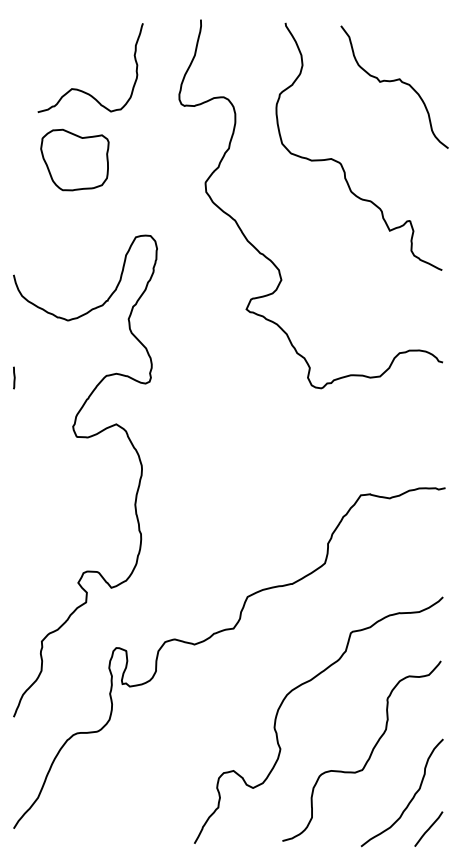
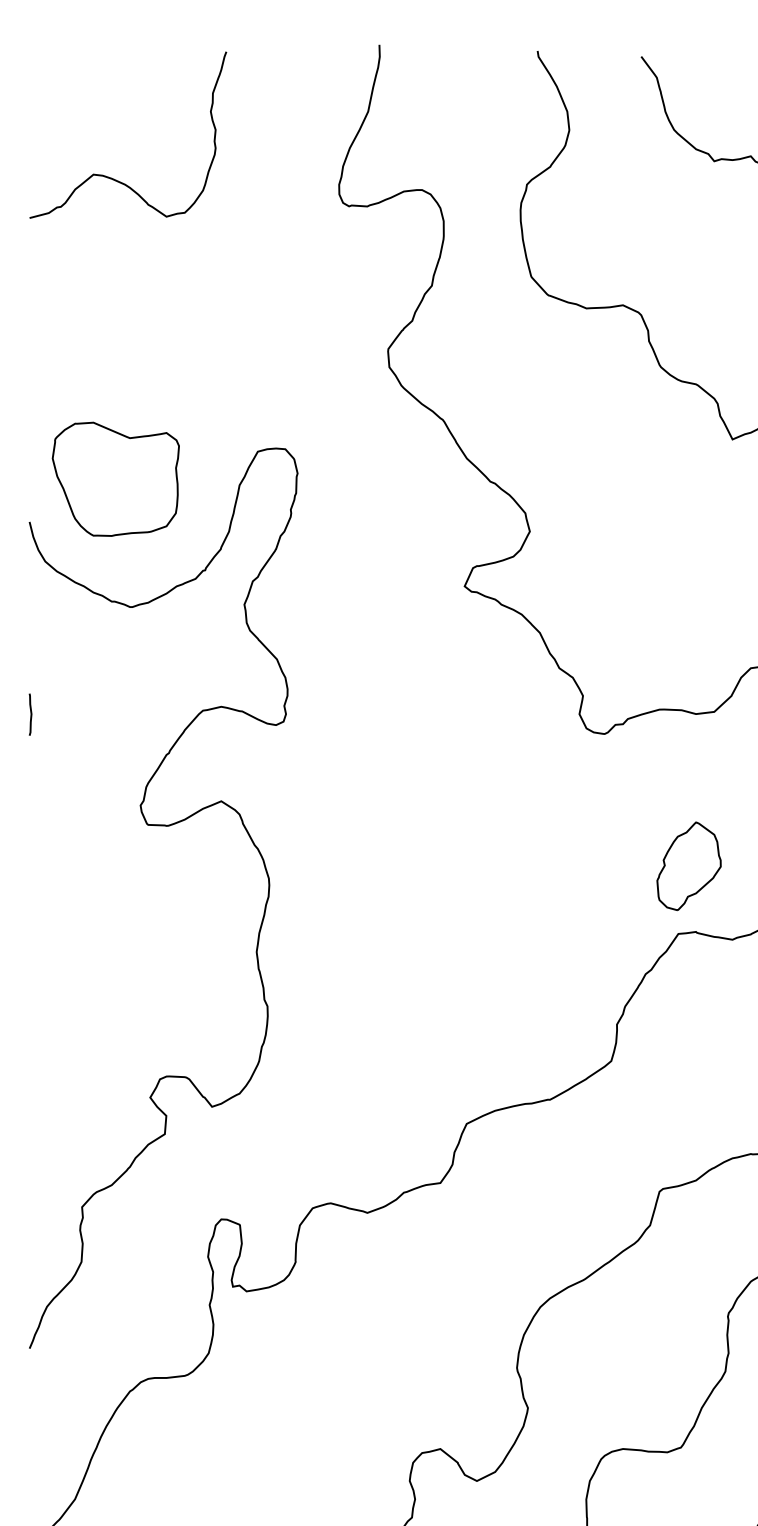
curve: (80, 89) -> (109, 175), moved
part: (74, 159) -> (115, 478), moved
part: (366, 458) -> (688, 865), added

